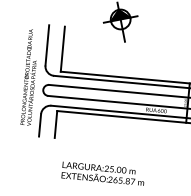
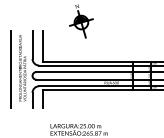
line: (12, 77) -> (10, 69), added

